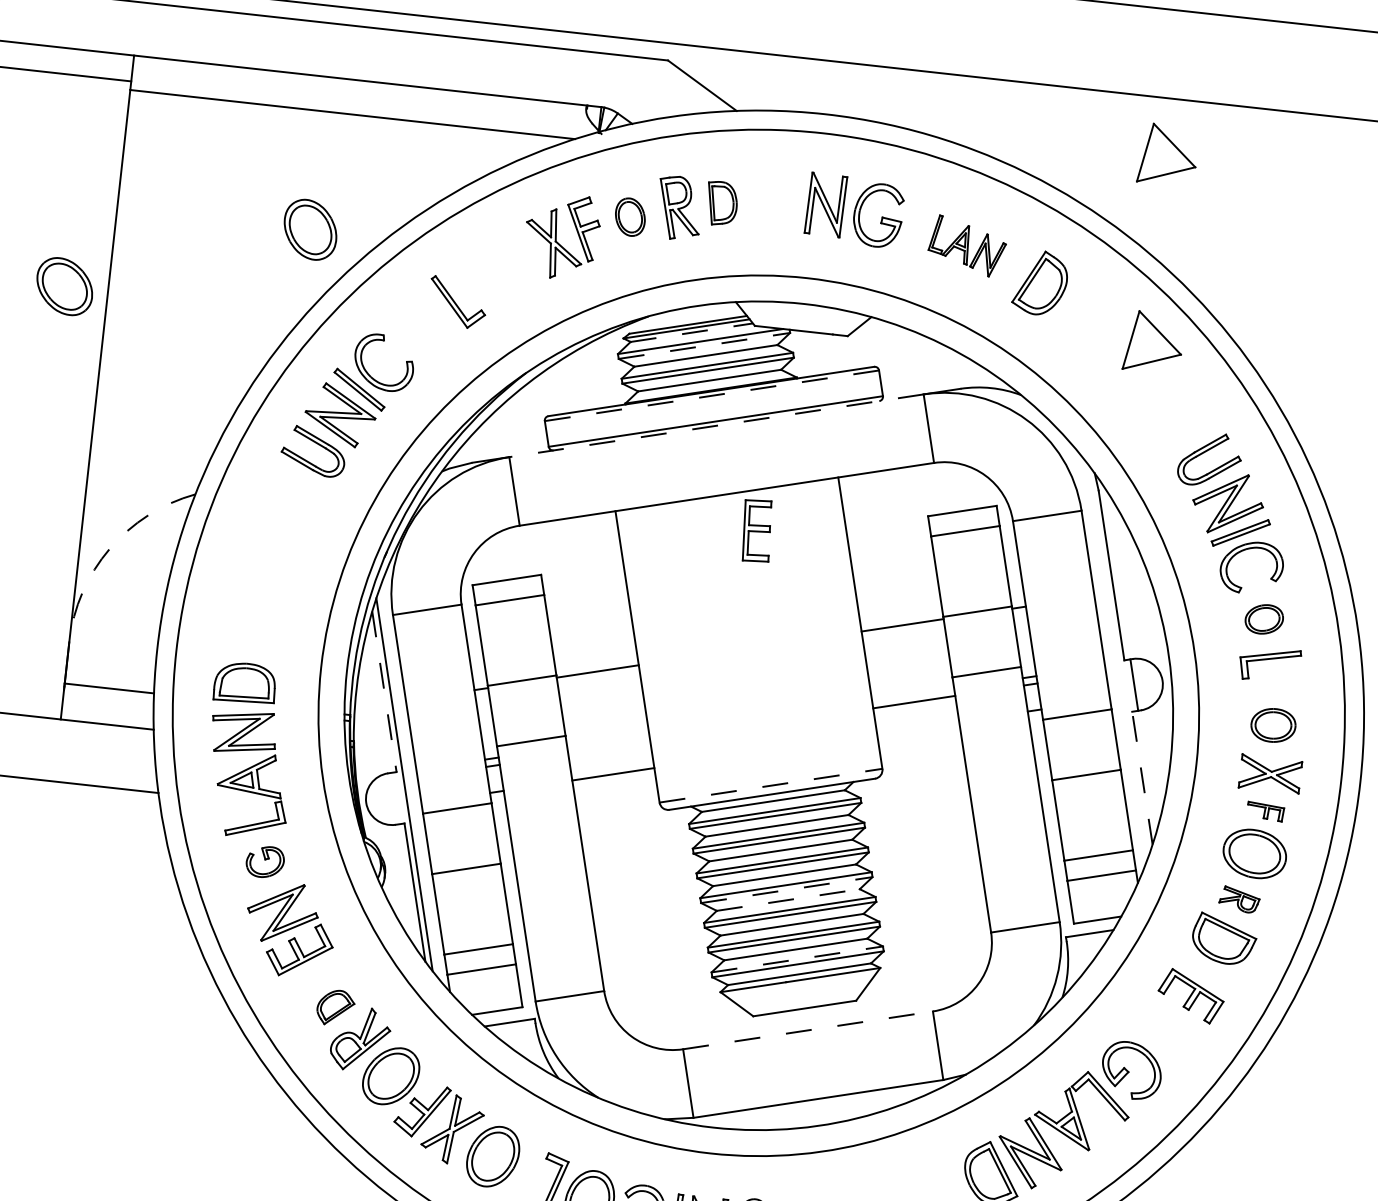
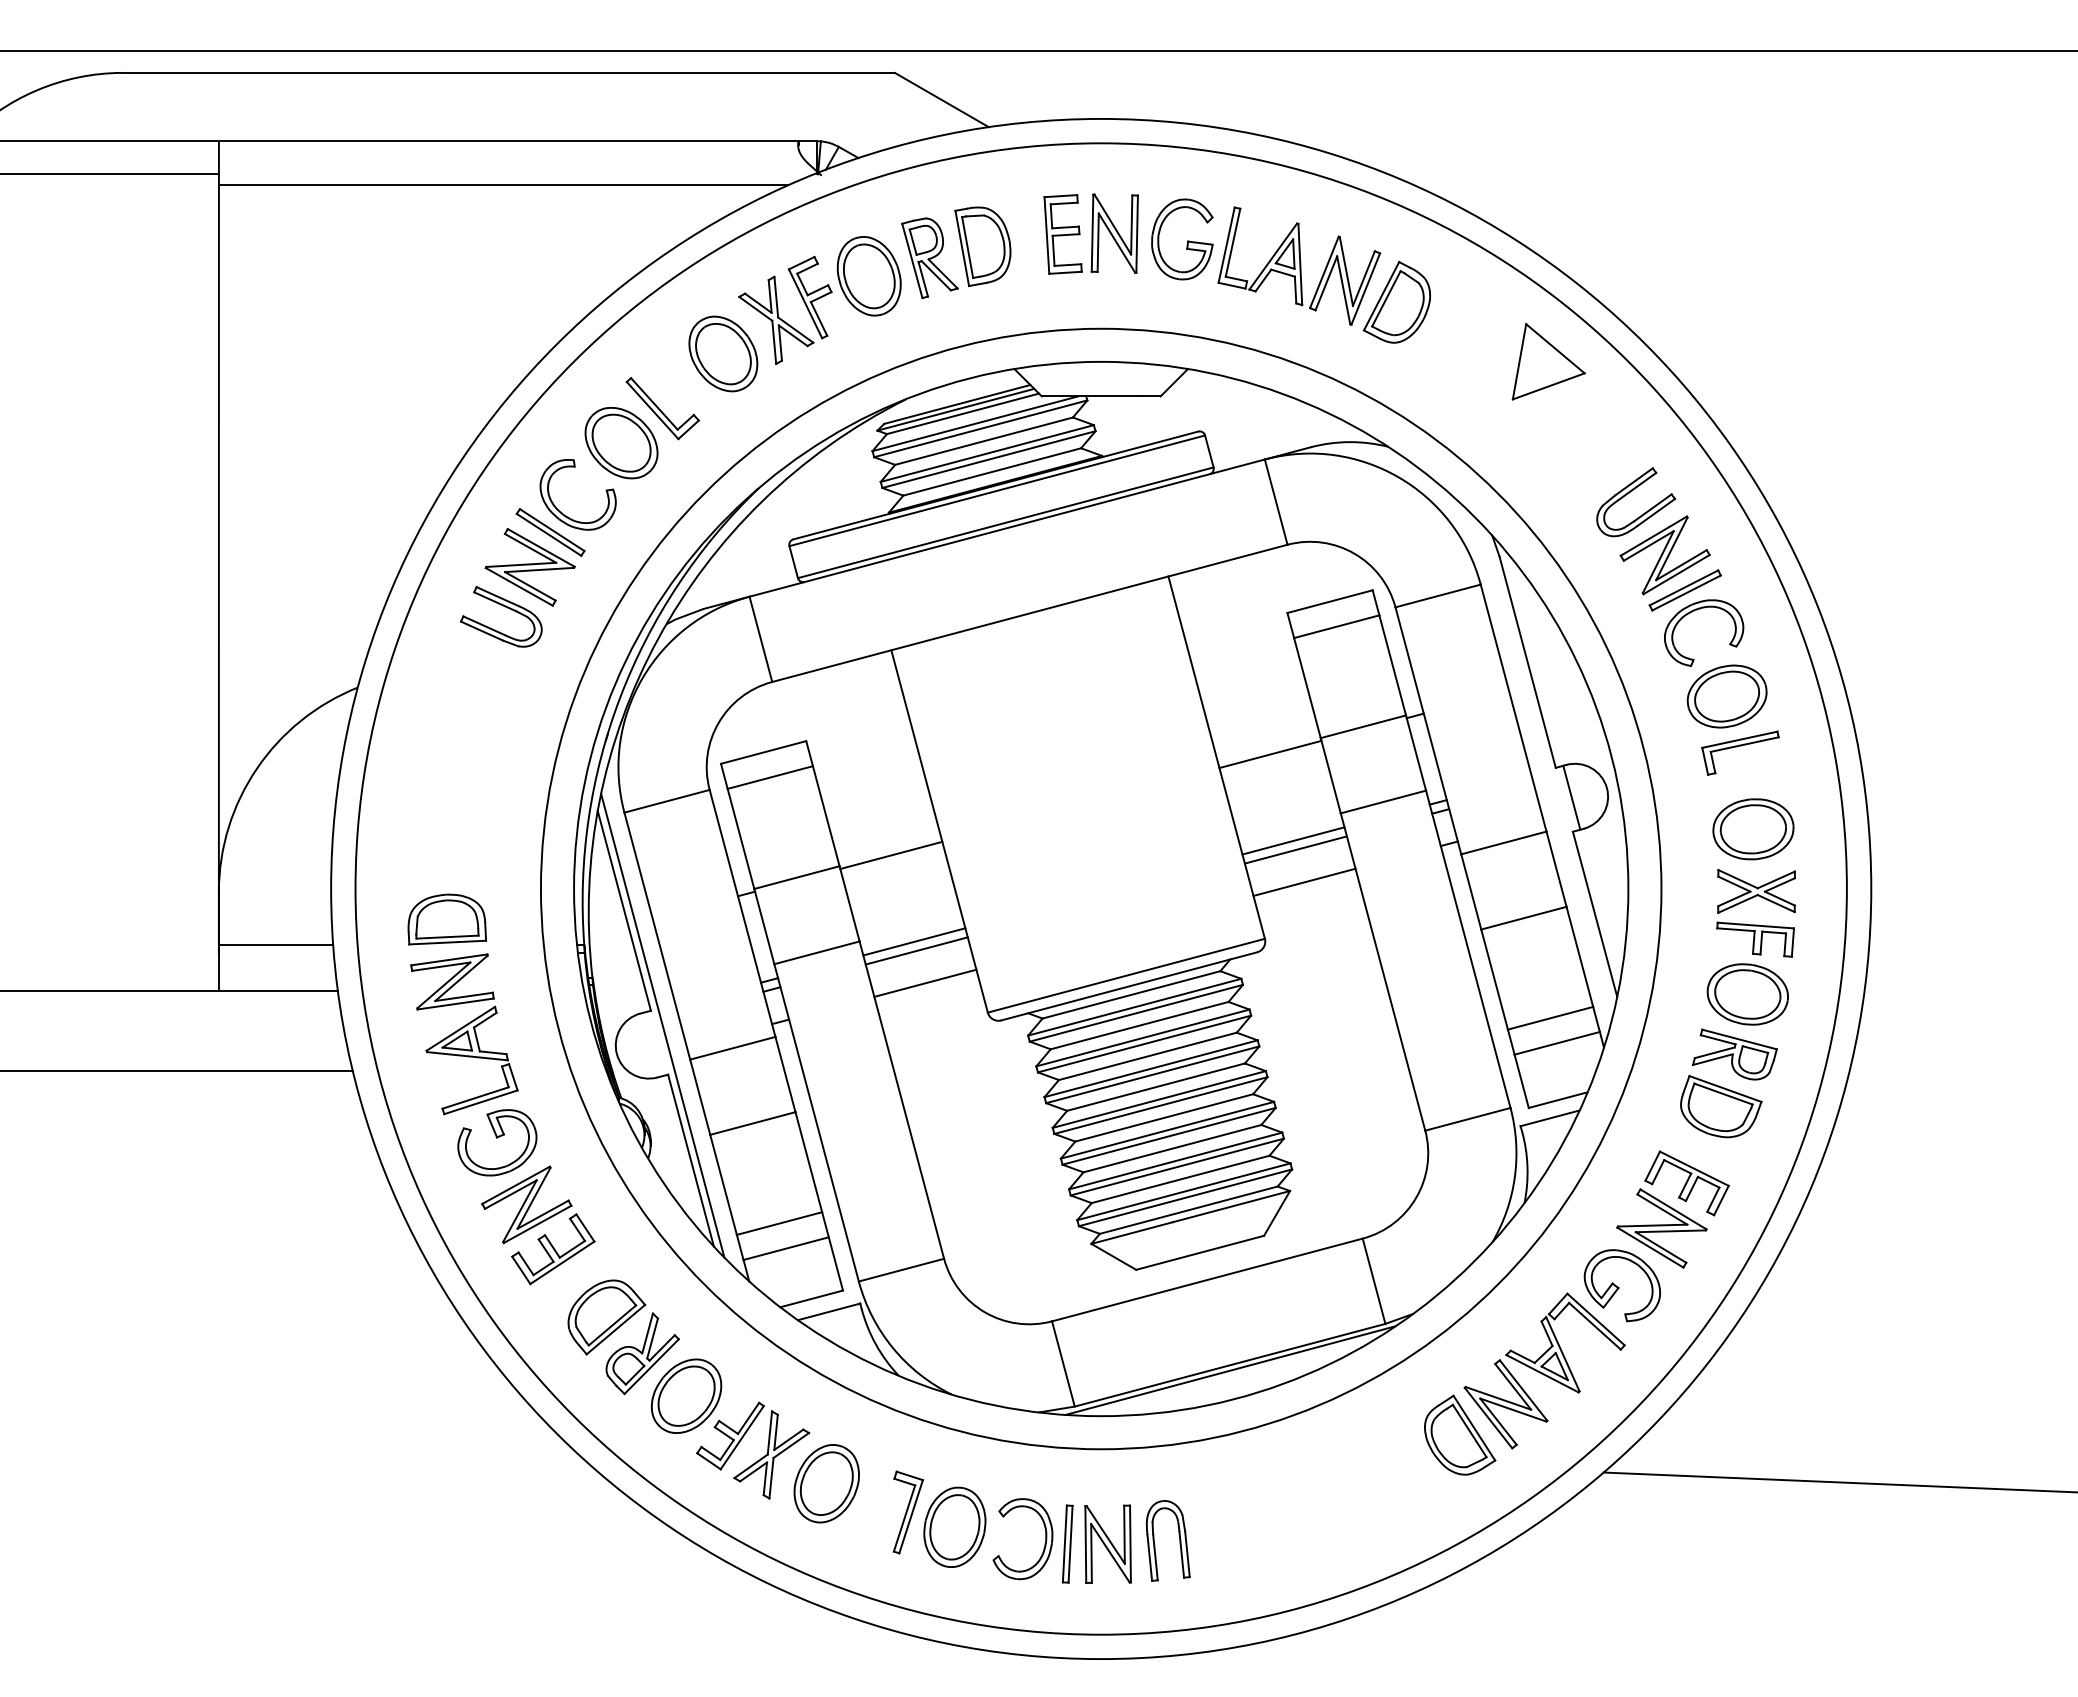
part: (1168, 154) -> (1540, 122), removed
part: (721, 203) -> (982, 246), size x1.43
part: (629, 217) -> (868, 276), size x1.67
part: (310, 229) -> (723, 353), moved
part: (967, 245) -> (1299, 265), size x1.67
part: (64, 286) -> (621, 443), moved
line: (691, 332) -> (962, 413), dashed -> solid
line: (705, 345) -> (981, 428), dashed -> solid
line: (711, 395) -> (996, 490), dashed -> solid
line: (716, 426) -> (1007, 528), dashed -> solid
part: (756, 530) -> (1062, 234), moved
arc: (109, 548) -> (256, 768), dashed -> solid
part: (1263, 619) -> (1726, 696), size x1.67
line: (384, 692) -> (624, 911), dashed -> solid
line: (913, 694) -> (1293, 840), added
part: (1273, 725) -> (1753, 829), size x1.43
line: (918, 727) -> (1304, 881), added
line: (608, 740) -> (914, 941), added
line: (609, 747) -> (916, 950), added
line: (1142, 777) -> (1594, 913), dashed -> solid
line: (771, 785) -> (1126, 975), dashed -> solid
part: (1265, 811) -> (1755, 939), size x1.67
part: (265, 861) -> (497, 1142), size x1.67
line: (787, 890) -> (1161, 1105), dashed -> solid
line: (788, 899) -> (1164, 1117), dashed -> solid
part: (1239, 899) -> (1734, 1054), size x1.67
line: (797, 959) -> (1184, 1191), dashed -> solid
part: (335, 1007) -> (606, 1317), size x1.67
part: (1167, 1029) -> (1661, 1228), added
line: (808, 1030) -> (1207, 1280), dashed -> solid
line: (818, 1103) -> (1230, 1370), added

